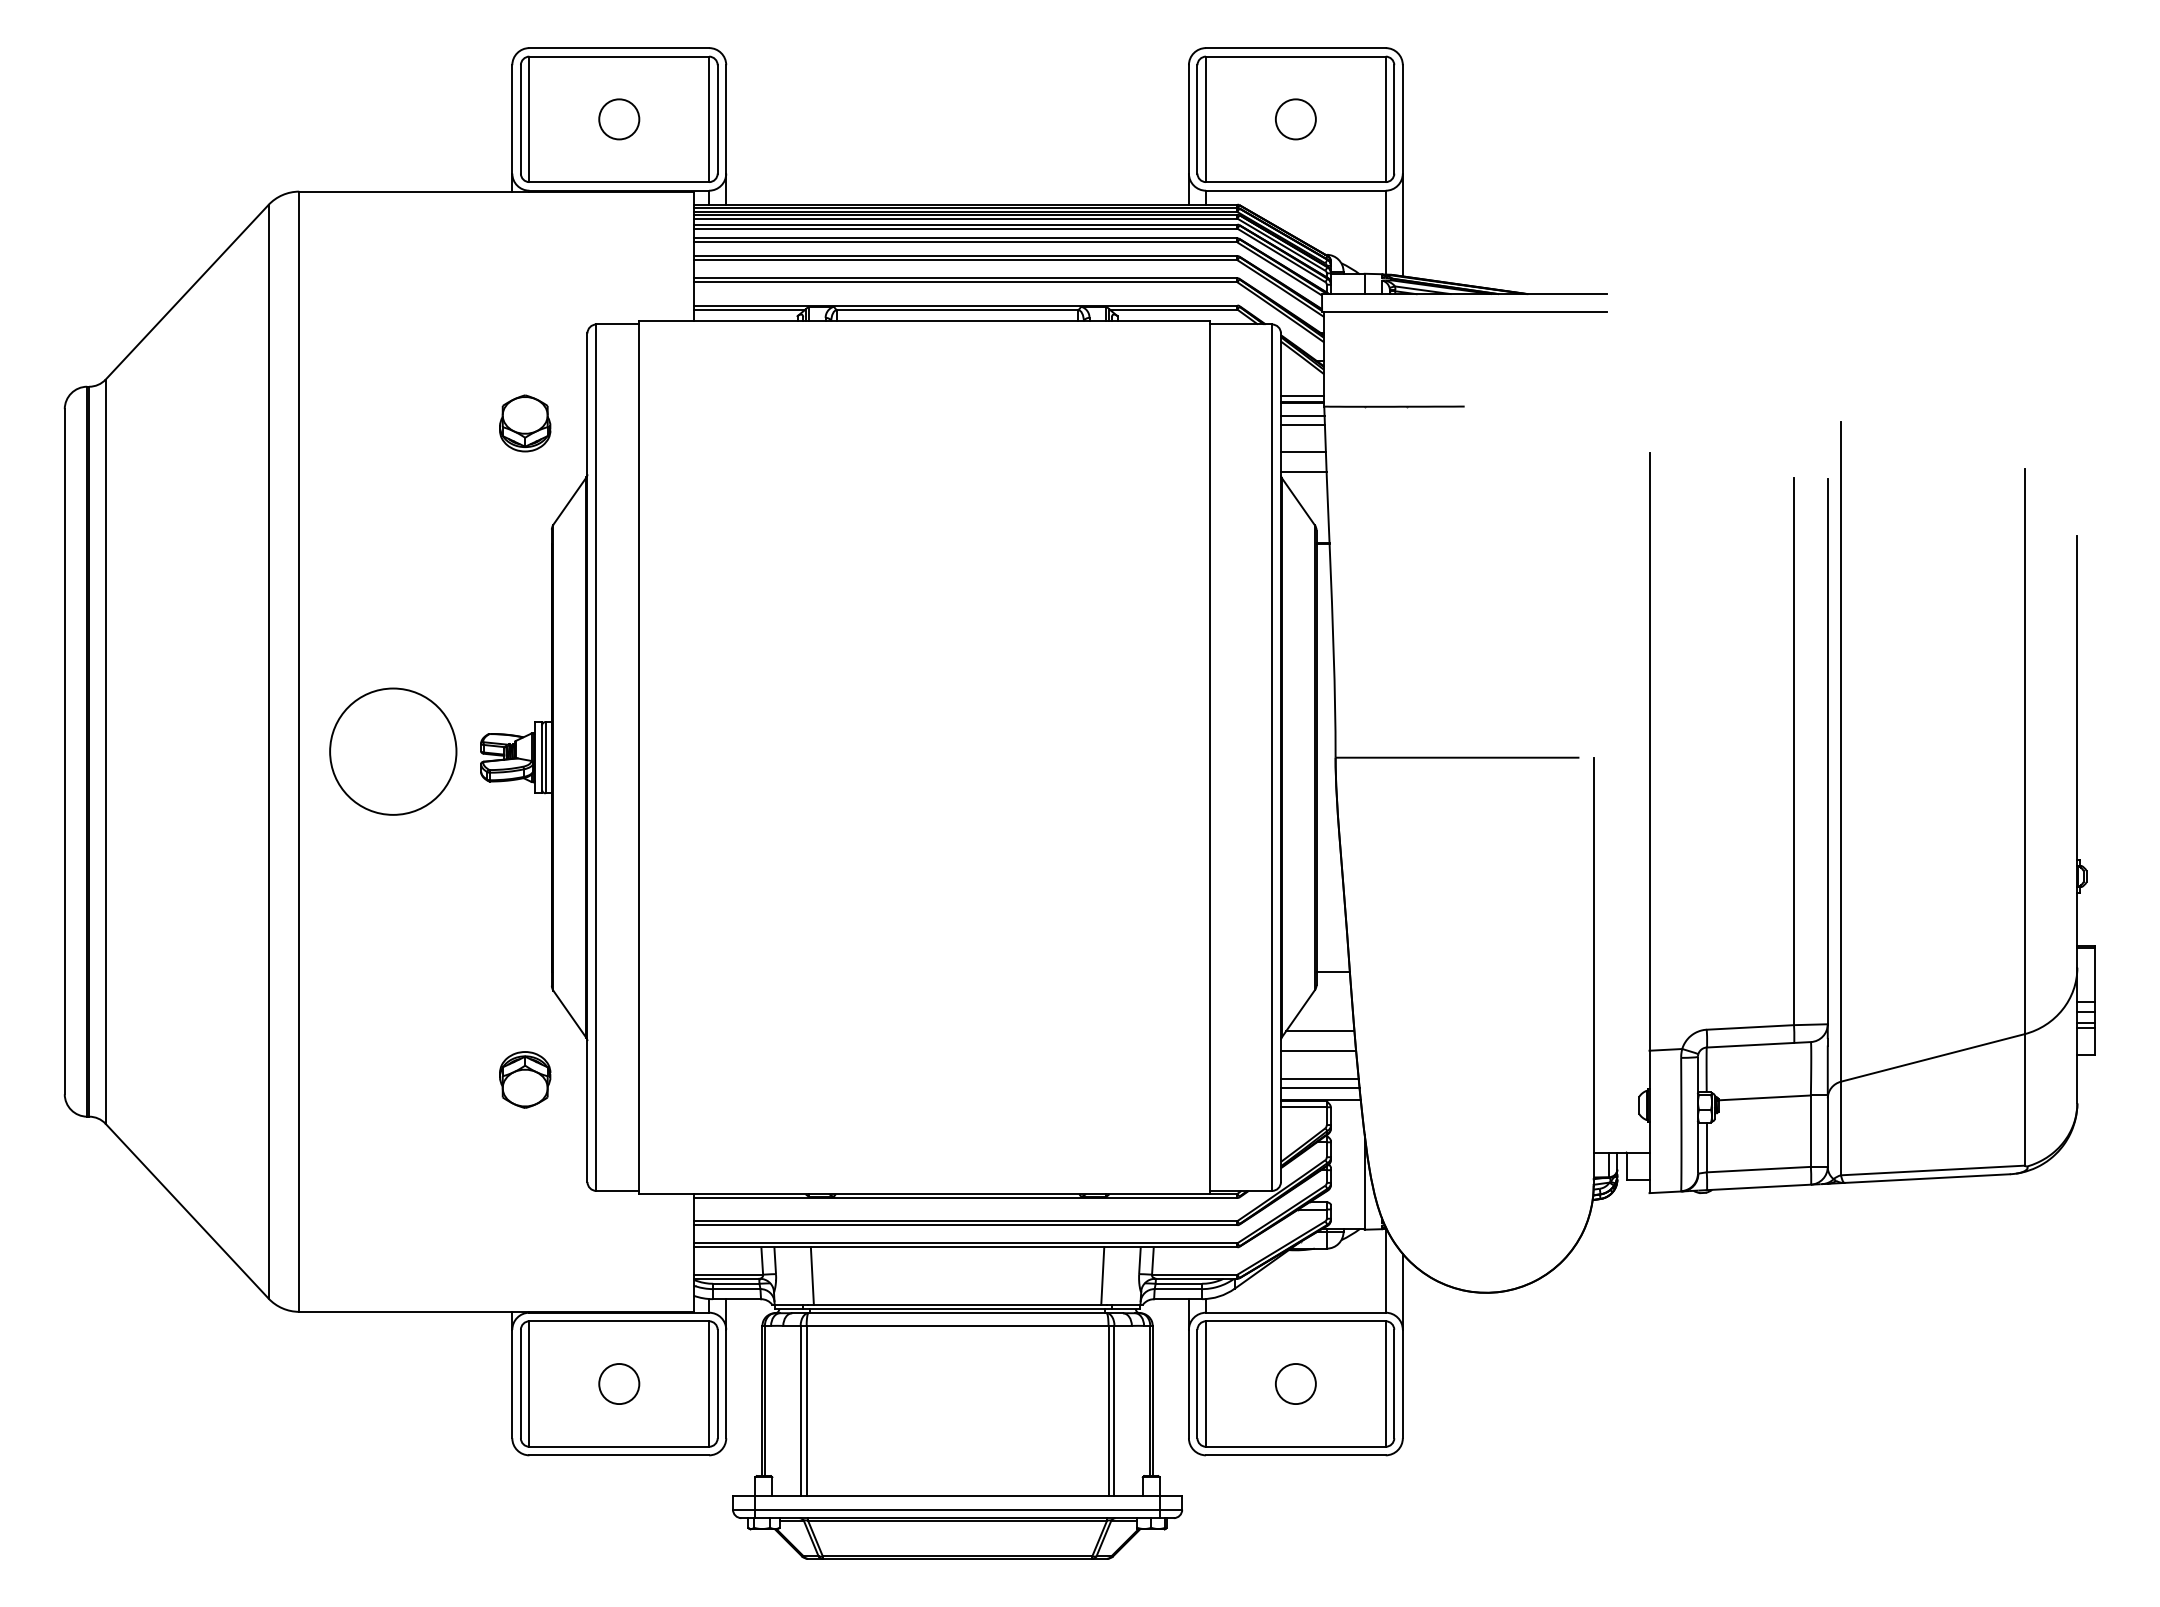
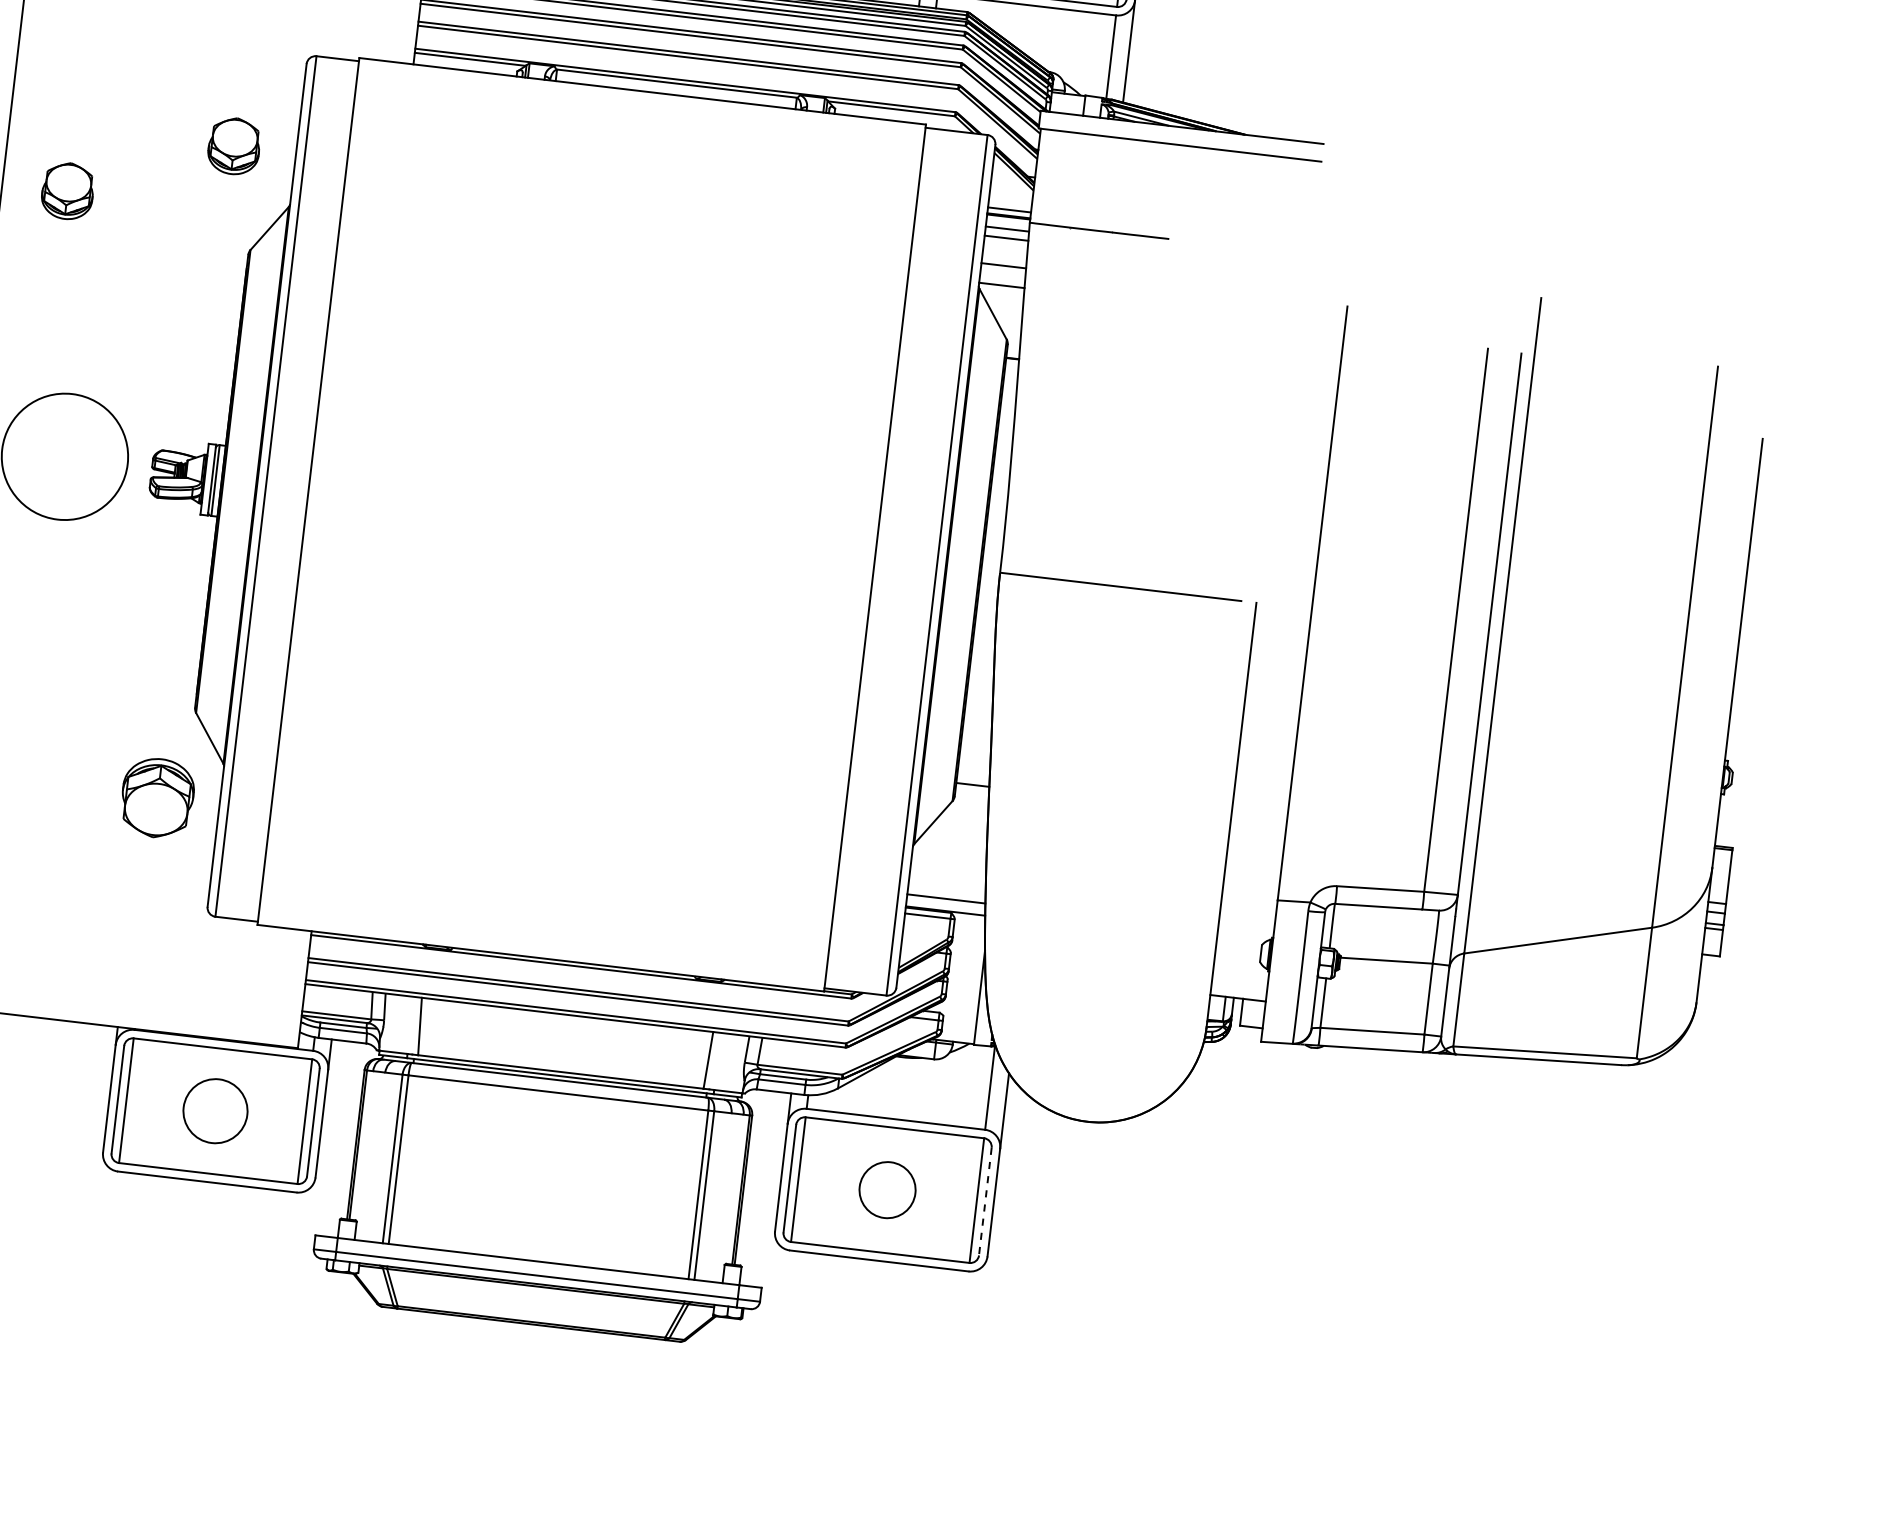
part: (365, 487) -> (68, 191), added
line: (1320, 1031) -> (953, 842), removed
line: (1318, 1051) -> (948, 862), removed
line: (1319, 1078) -> (946, 889), removed
part: (525, 1079) -> (158, 797), size x1.4
circle: (619, 1383) -> (215, 1110), size x1.6
circle: (1295, 1383) -> (887, 1189), size x1.4
line: (1394, 1384) -> (985, 1202), solid -> dashed

